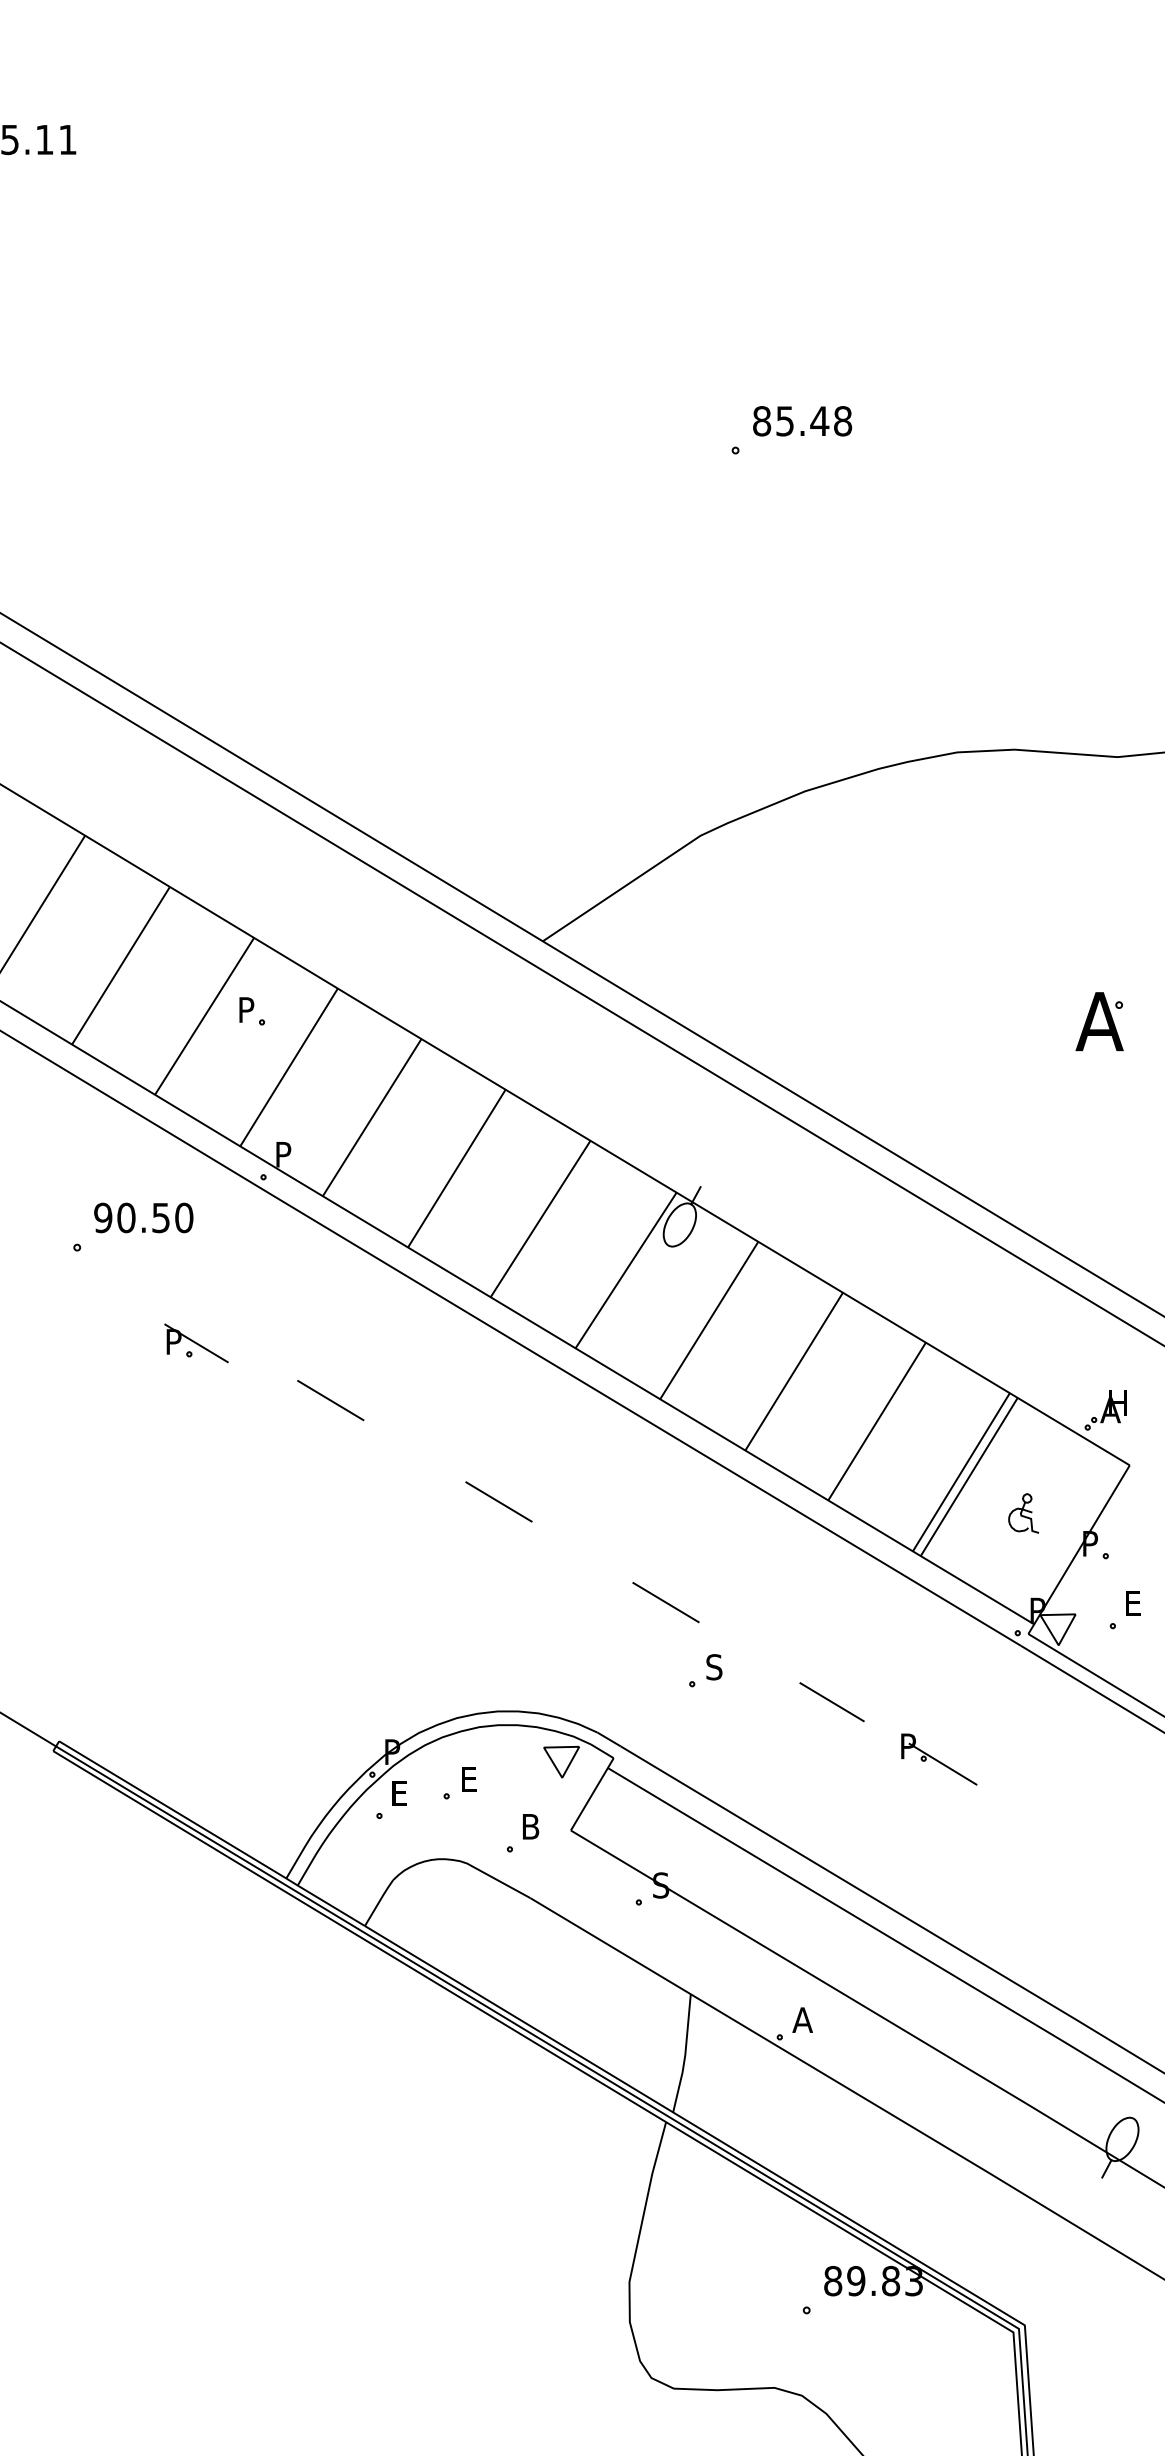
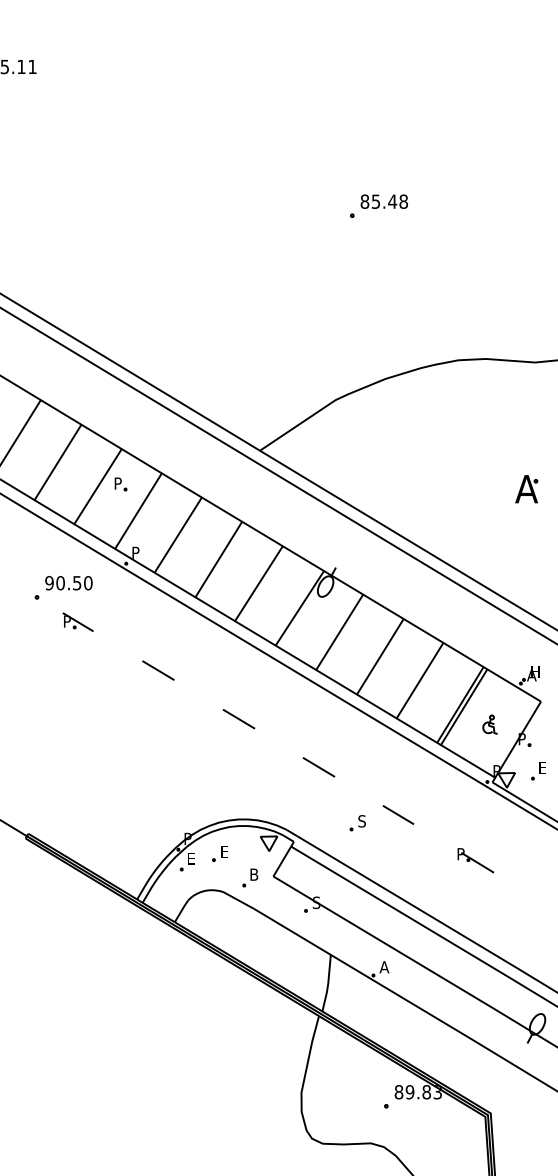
part: (195, 1341) -> (77, 621), moved
part: (704, 1671) -> (357, 823), moved
part: (938, 1759) -> (475, 860), moved

